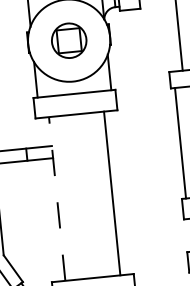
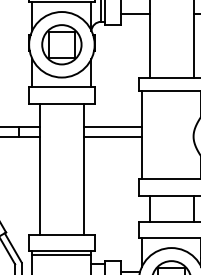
part: (68, 40) -> (61, 44), size x1.43
line: (142, 136) -> (112, 126), added
line: (143, 148) -> (112, 136), added
line: (56, 199) -> (39, 169), dashed -> solid

